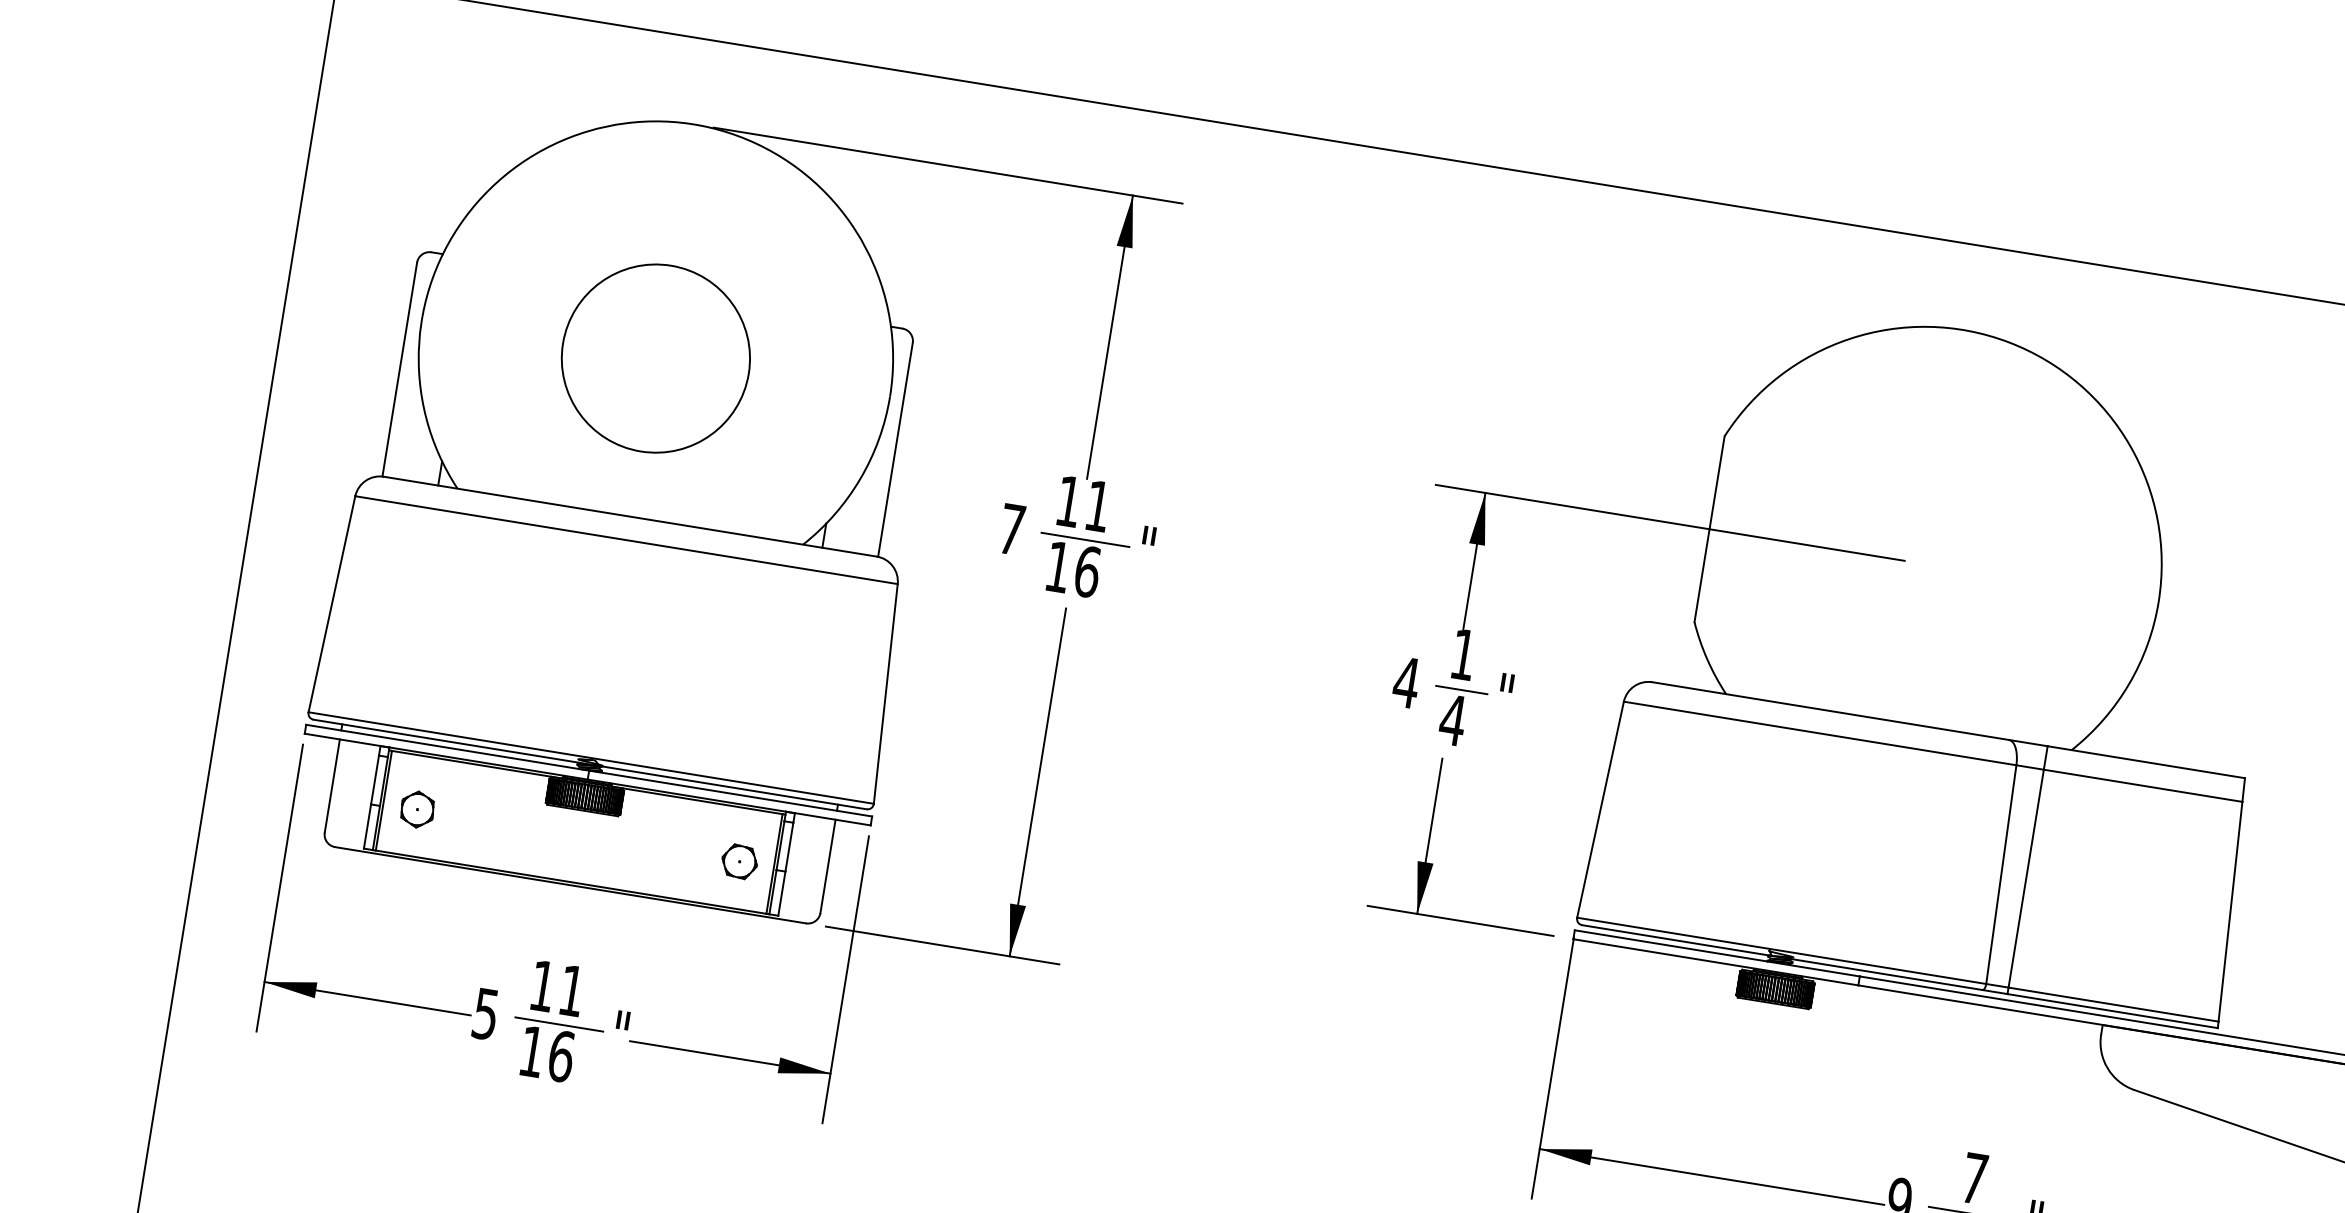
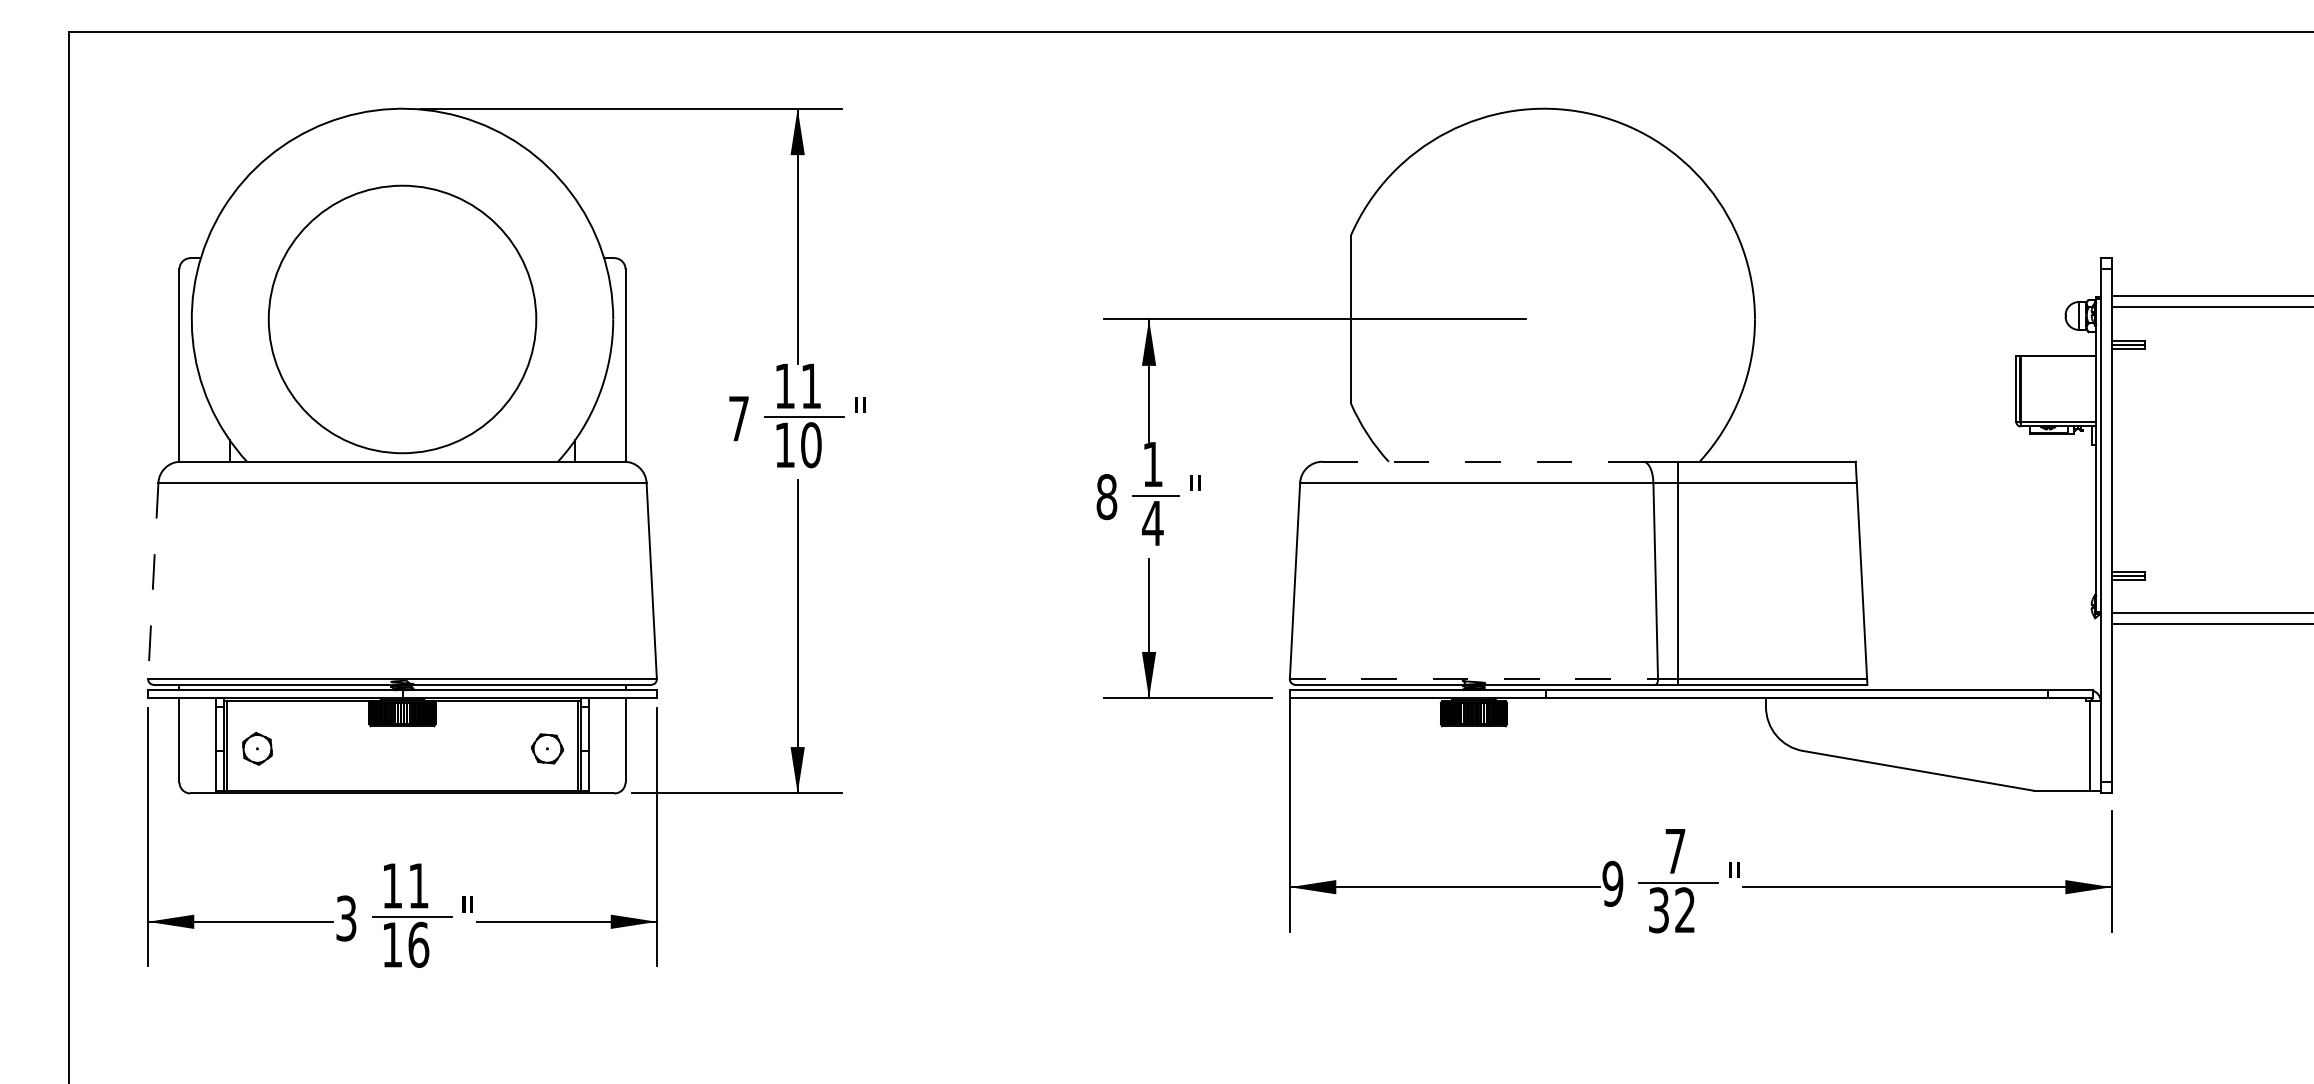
circle: (655, 358) -> (402, 319), size x1.6
text: (1087, 572) -> (811, 445), 16 -> 10
line: (332, 604) -> (153, 581), solid -> dashed
text: (1406, 683) -> (1106, 497), 4 -> 8
line: (1830, 710) -> (1482, 461), solid -> dashed
line: (1782, 950) -> (1474, 678), solid -> dashed
text: (486, 1012) -> (346, 917), 5 -> 3

